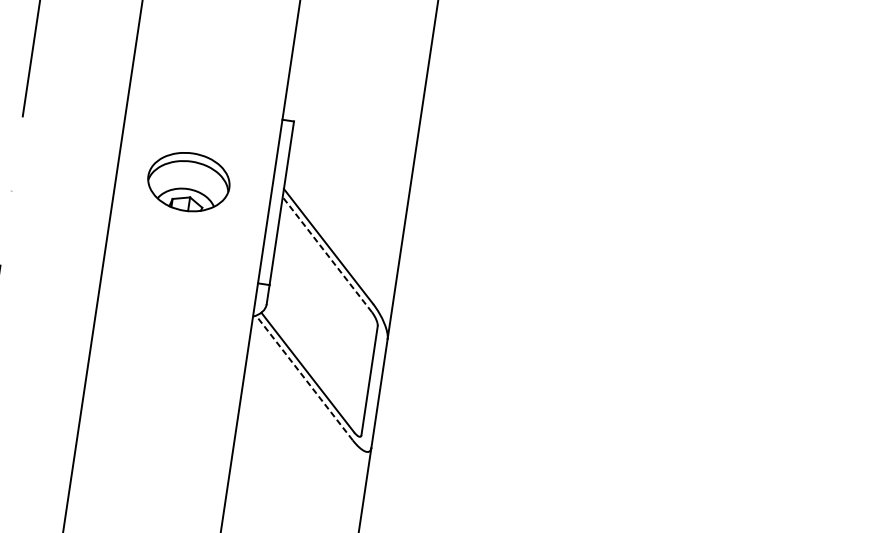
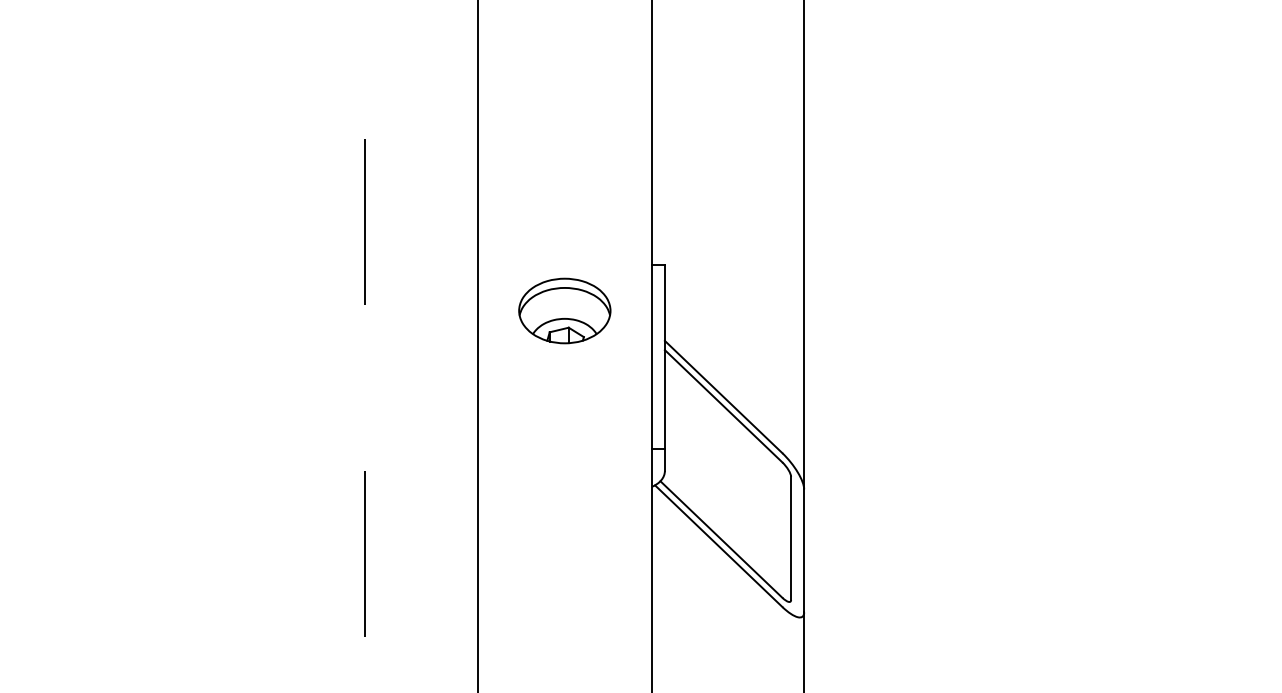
part: (188, 181) -> (564, 310), moved
line: (327, 253) -> (723, 405), dashed -> solid
line: (304, 377) -> (718, 545), dashed -> solid

